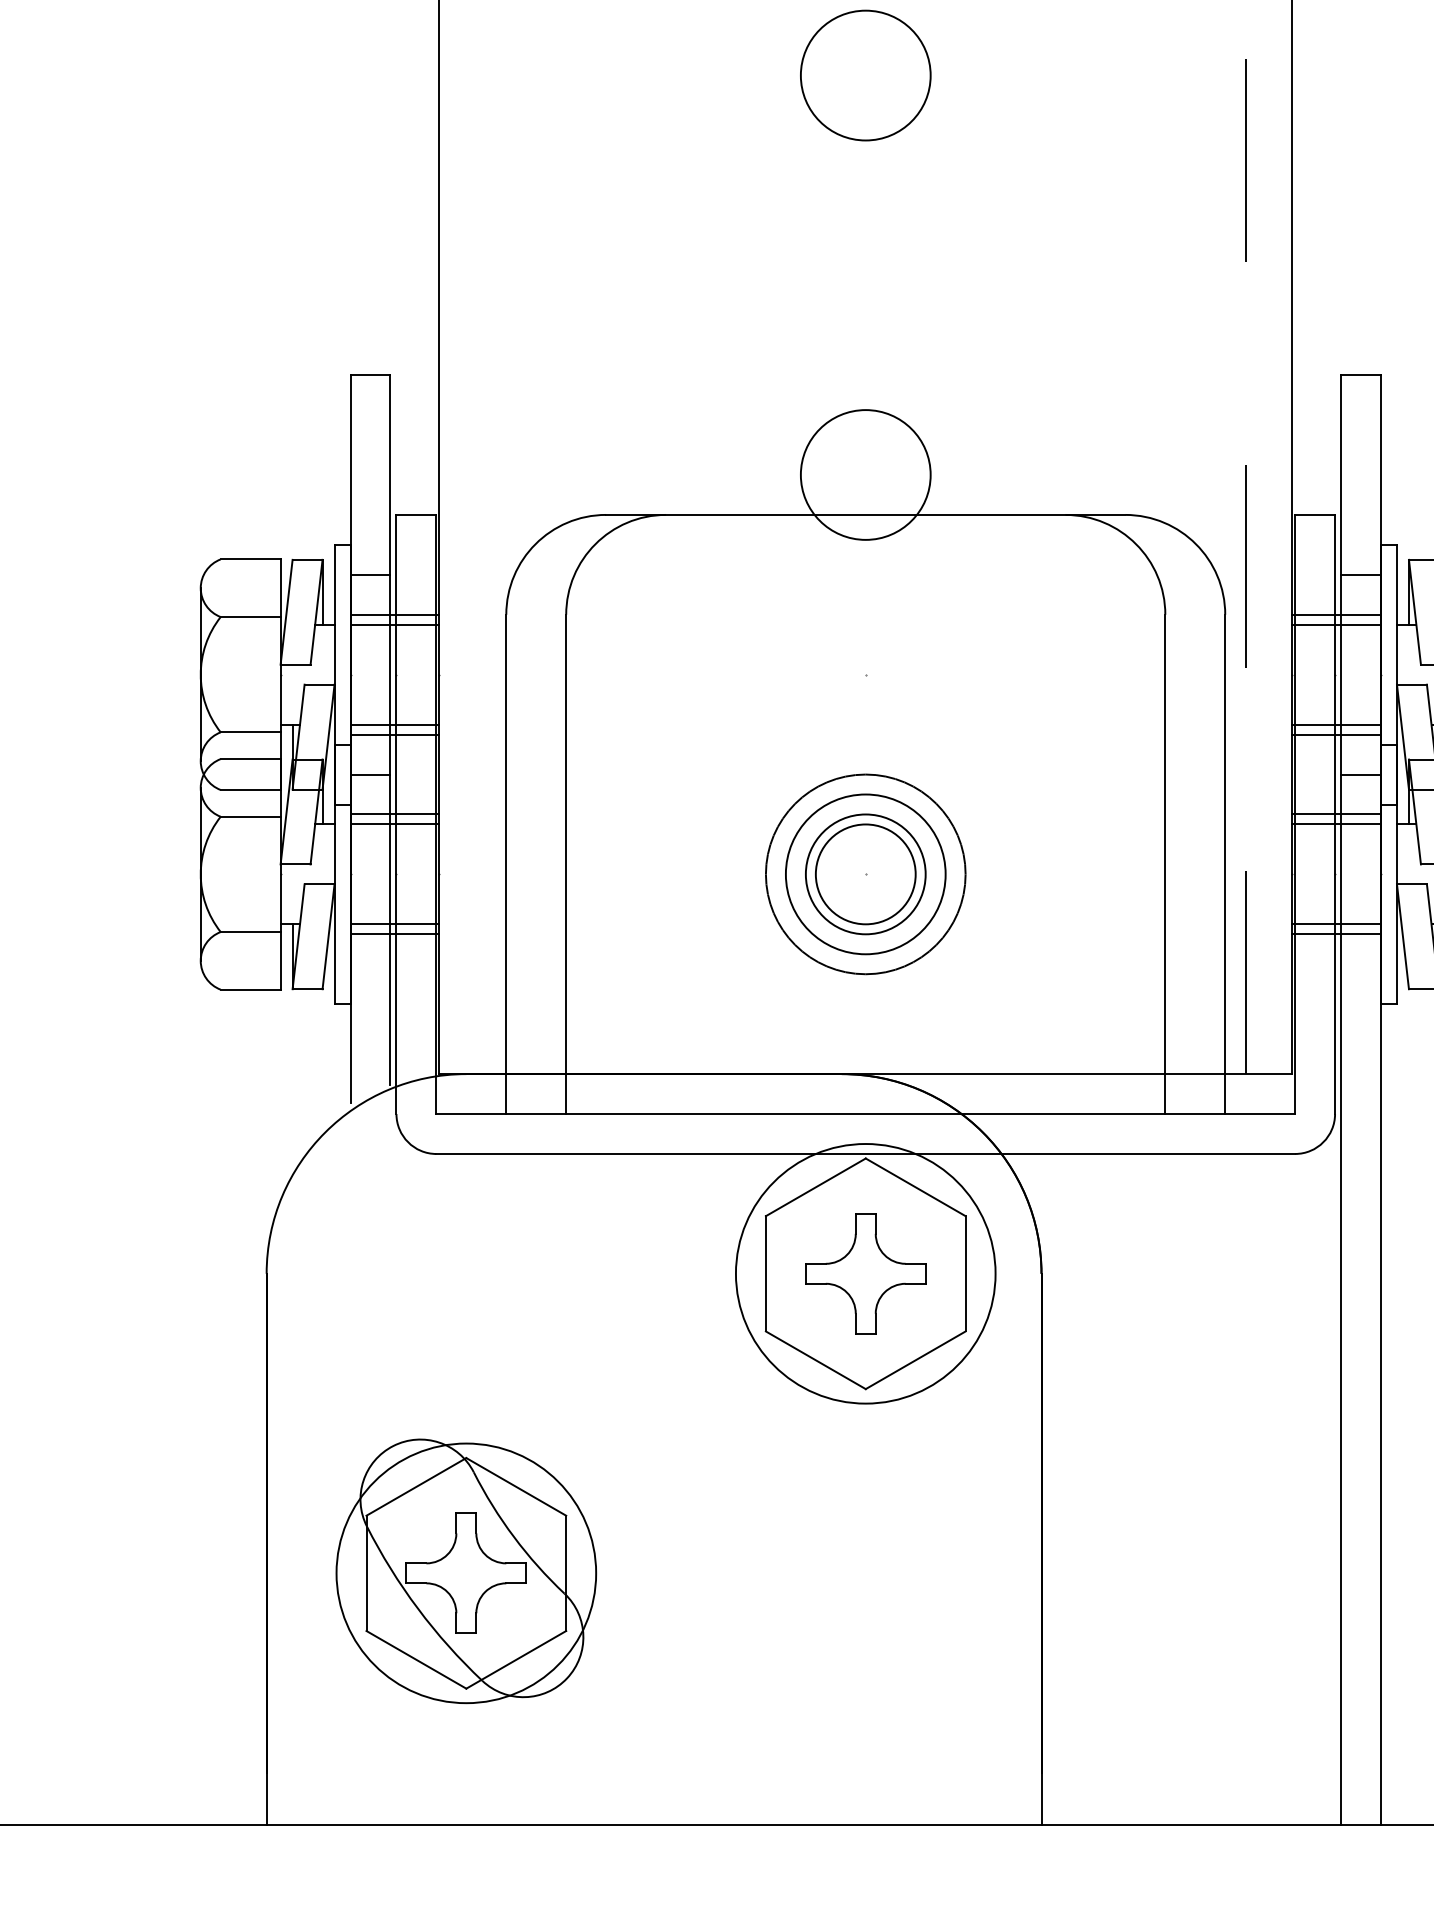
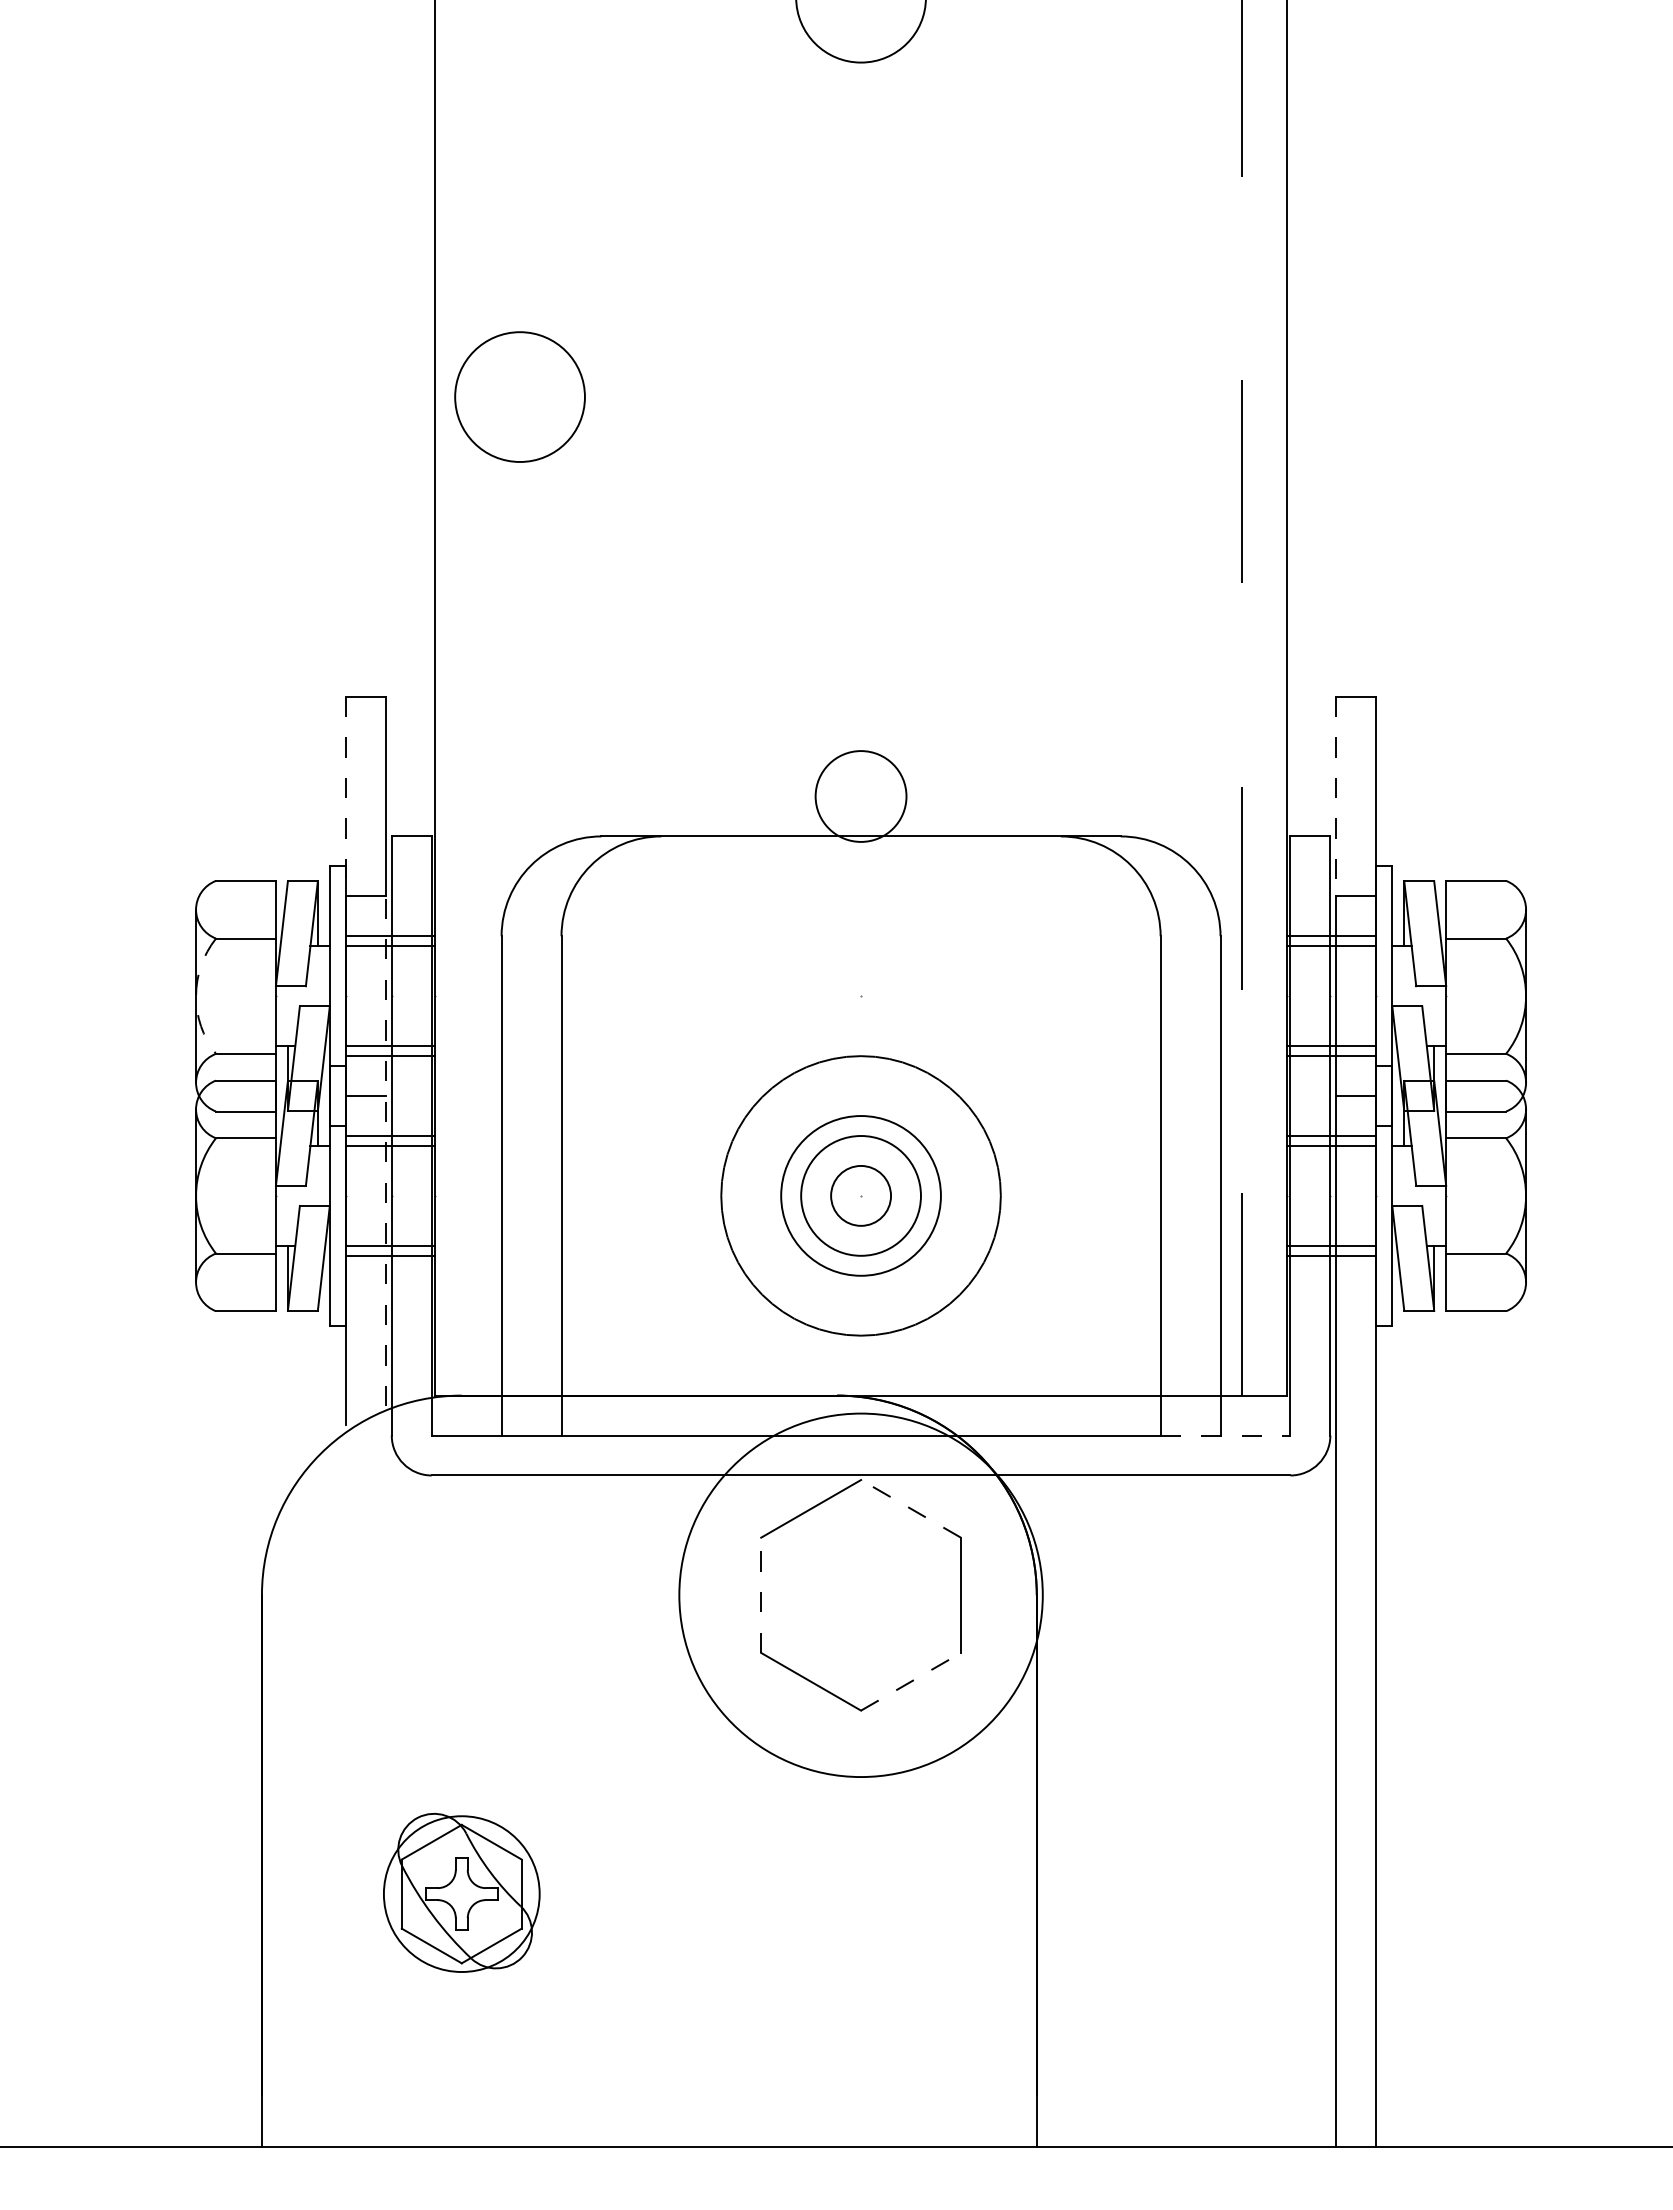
circle: (865, 74) -> (519, 396), moved
line: (350, 474) -> (345, 796), solid -> dashed
circle: (865, 474) -> (860, 796), size x0.7
line: (1341, 474) -> (1336, 796), solid -> dashed
arc: (201, 674) -> (196, 996), solid -> dashed
line: (390, 829) -> (385, 1151), solid -> dashed
circle: (865, 873) -> (860, 1195), size x0.6
circle: (865, 873) -> (860, 1195), size x1.4
line: (1230, 1113) -> (1225, 1435), solid -> dashed
line: (915, 1186) -> (910, 1508), solid -> dashed
part: (865, 1272) -> (860, 1594), removed
line: (766, 1273) -> (761, 1595), solid -> dashed
circle: (865, 1273) -> (860, 1595), size x1.4
line: (916, 1359) -> (911, 1681), solid -> dashed
part: (466, 1570) -> (461, 1892), size x0.6

